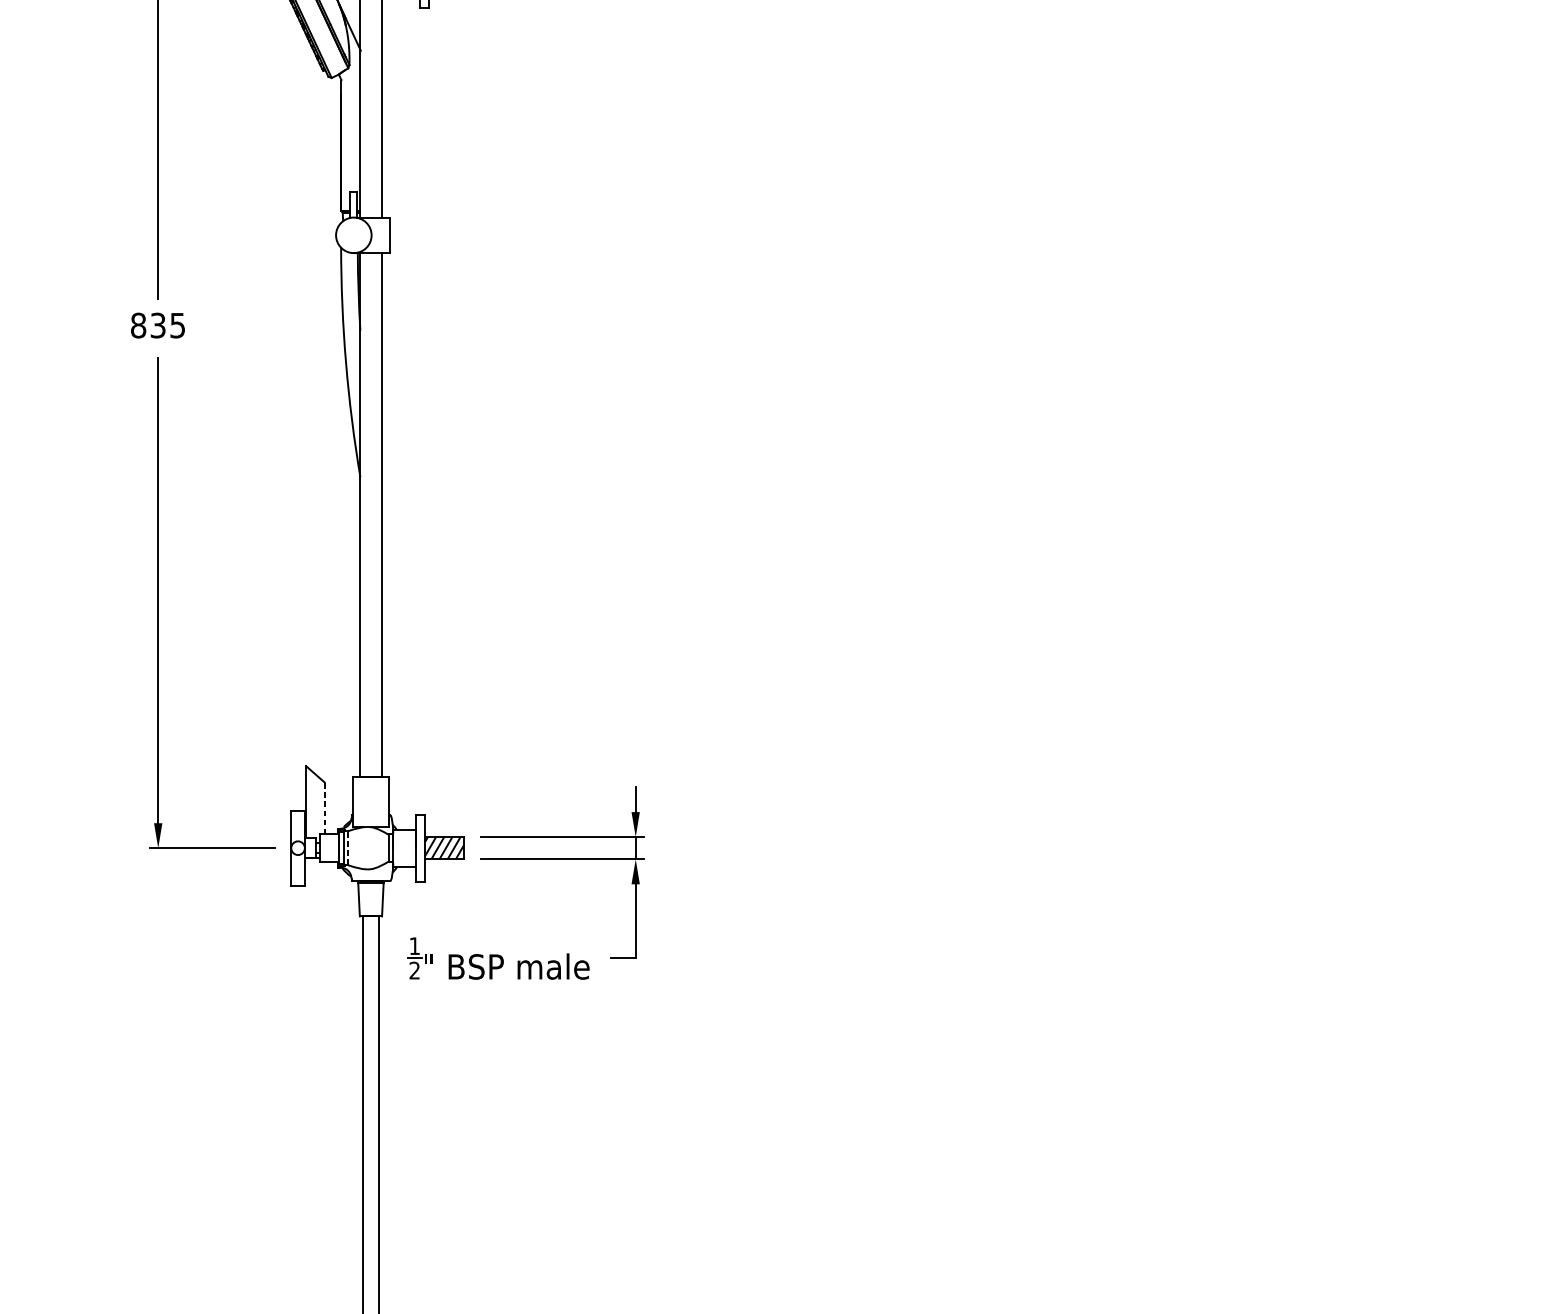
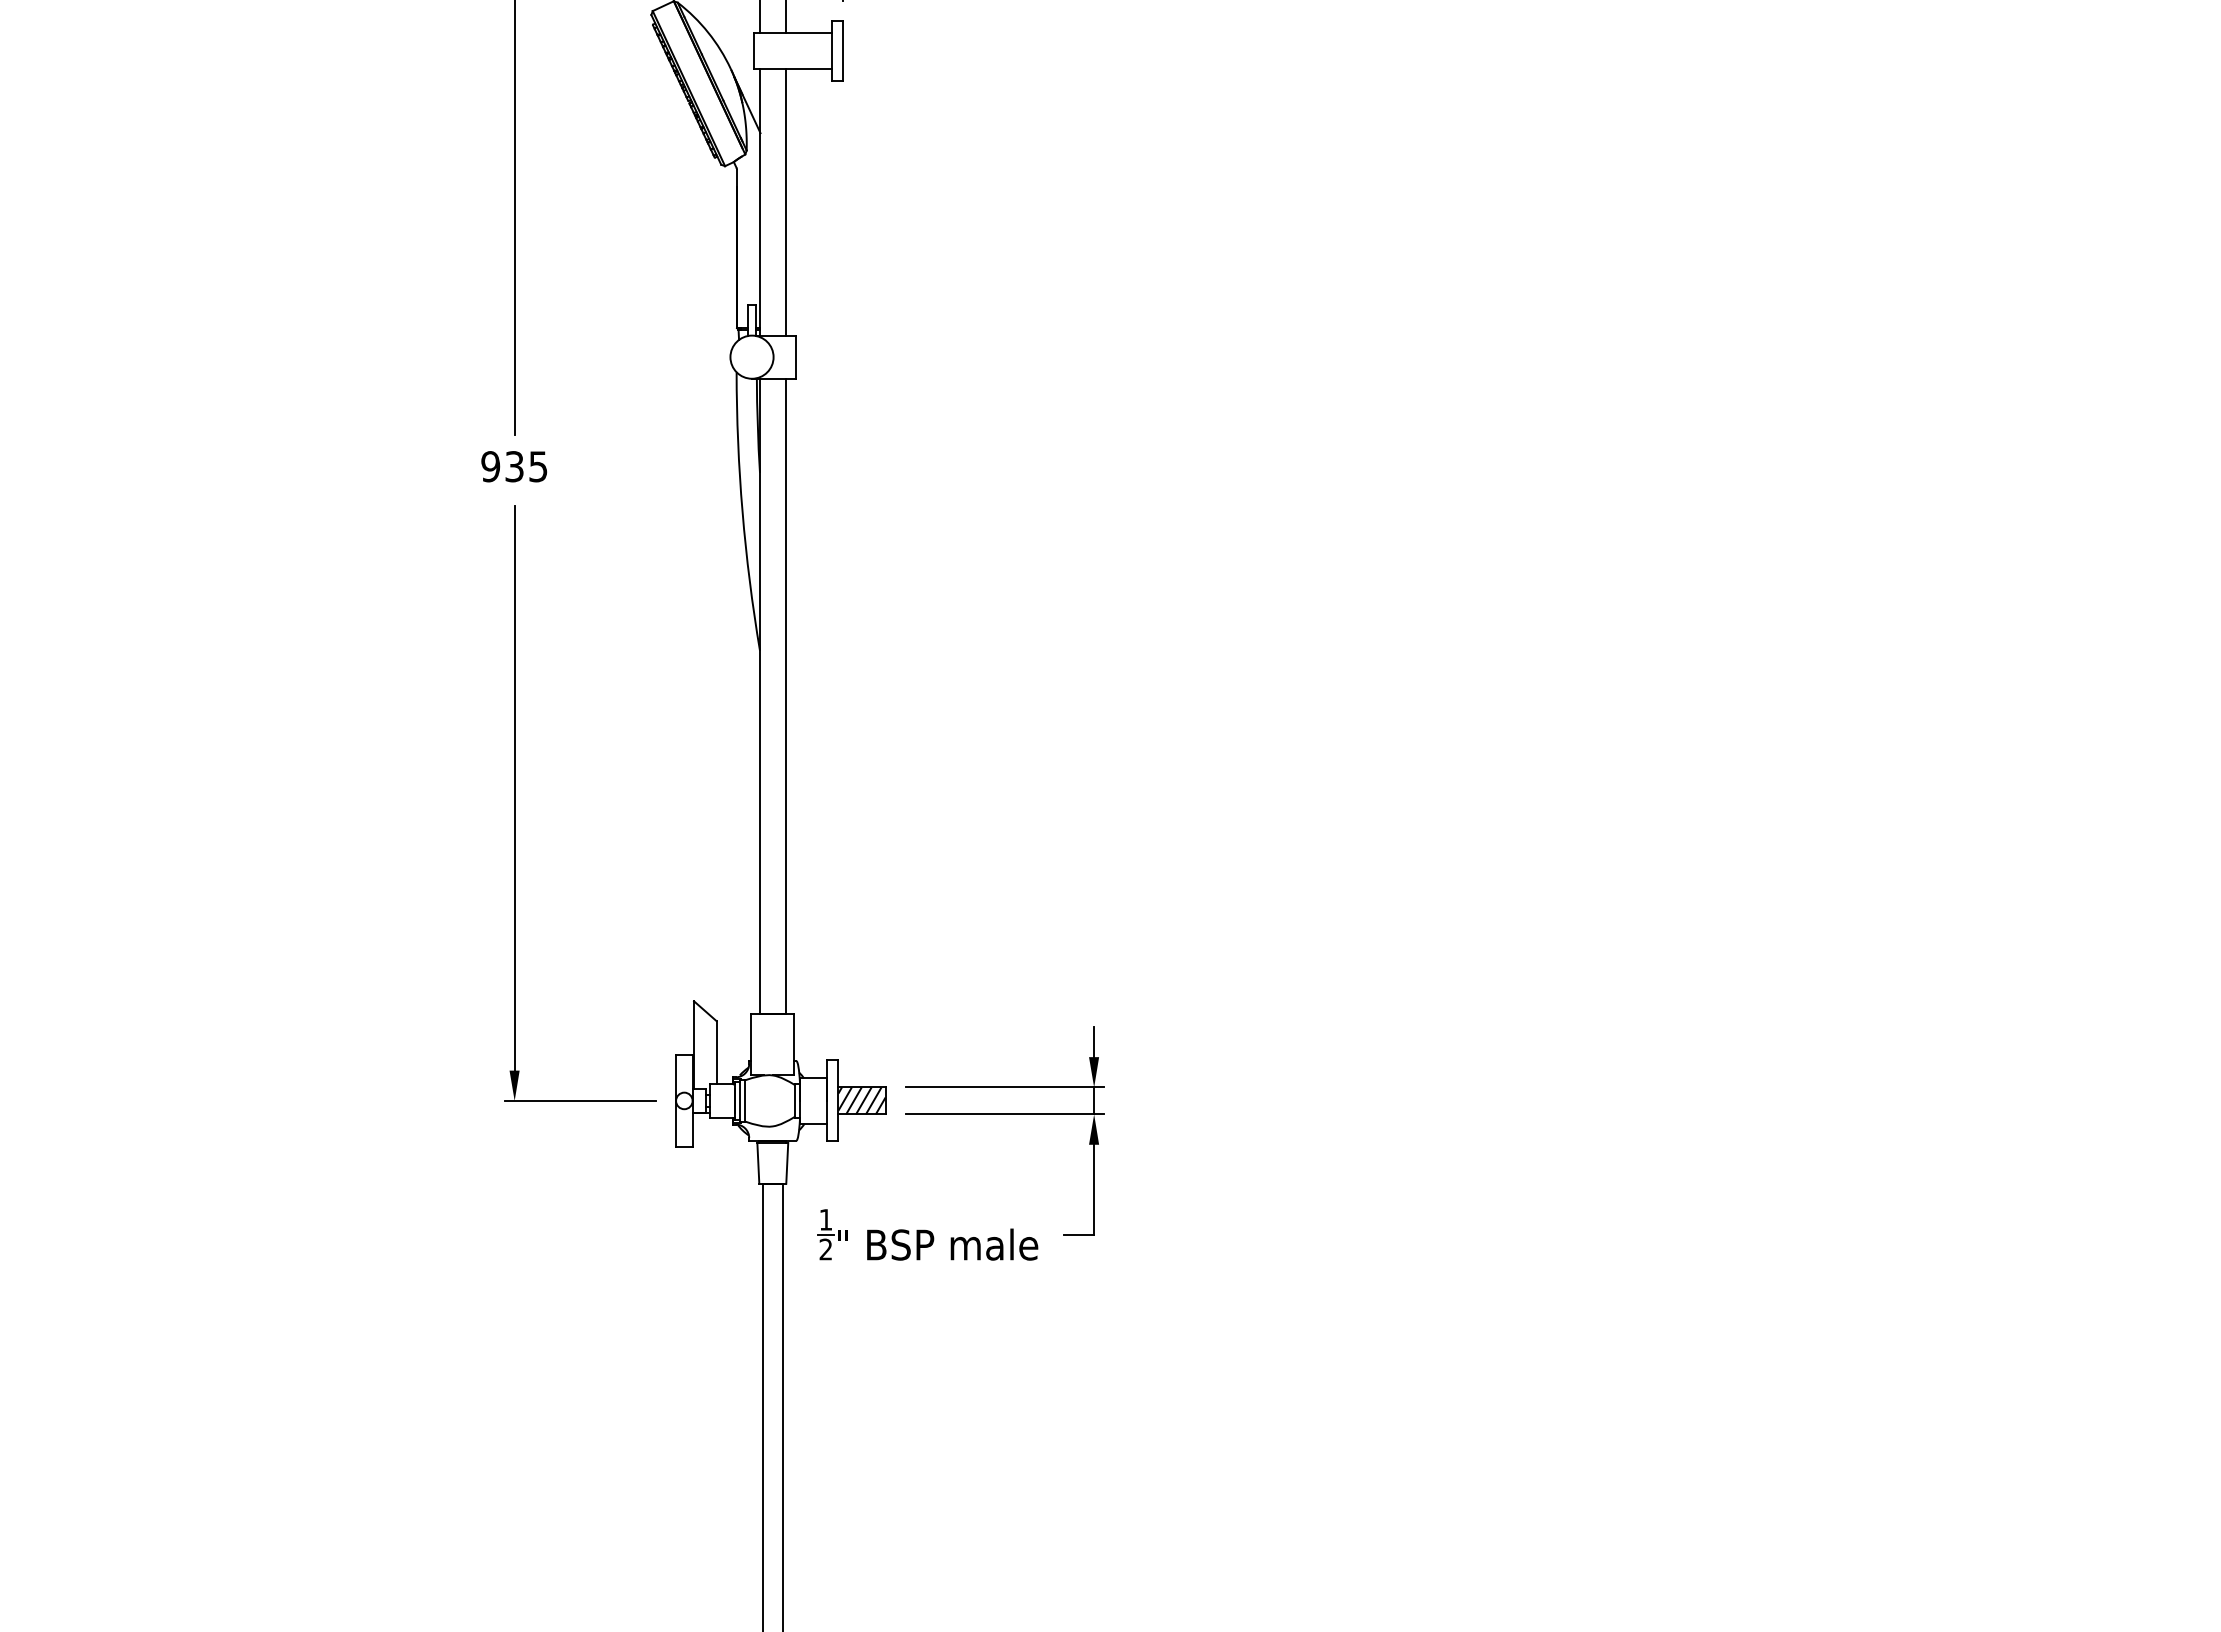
text: (138, 325) -> (490, 466), 835 -> 935
line: (324, 808) -> (716, 1052), dashed -> solid
line: (348, 847) -> (745, 1100), dashed -> solid

